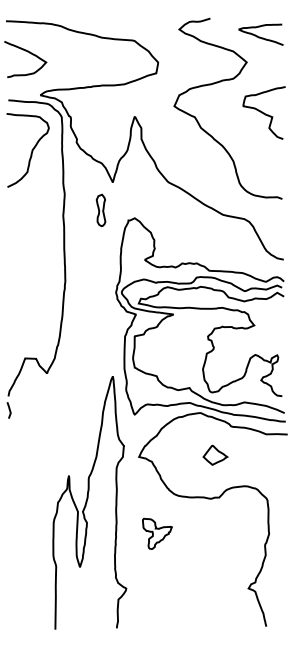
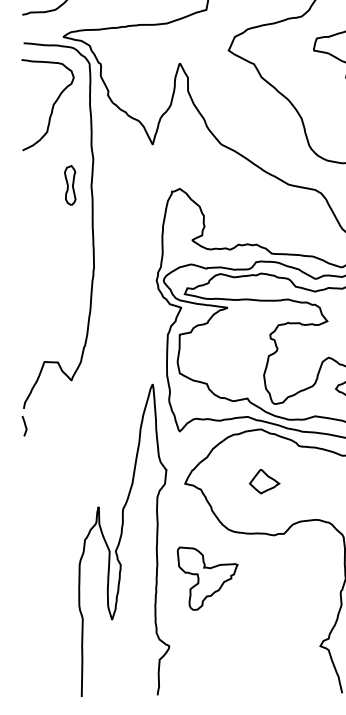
part: (100, 210) -> (69, 185), moved
part: (215, 454) -> (264, 480), moved
part: (157, 533) -> (207, 578), size x1.67

